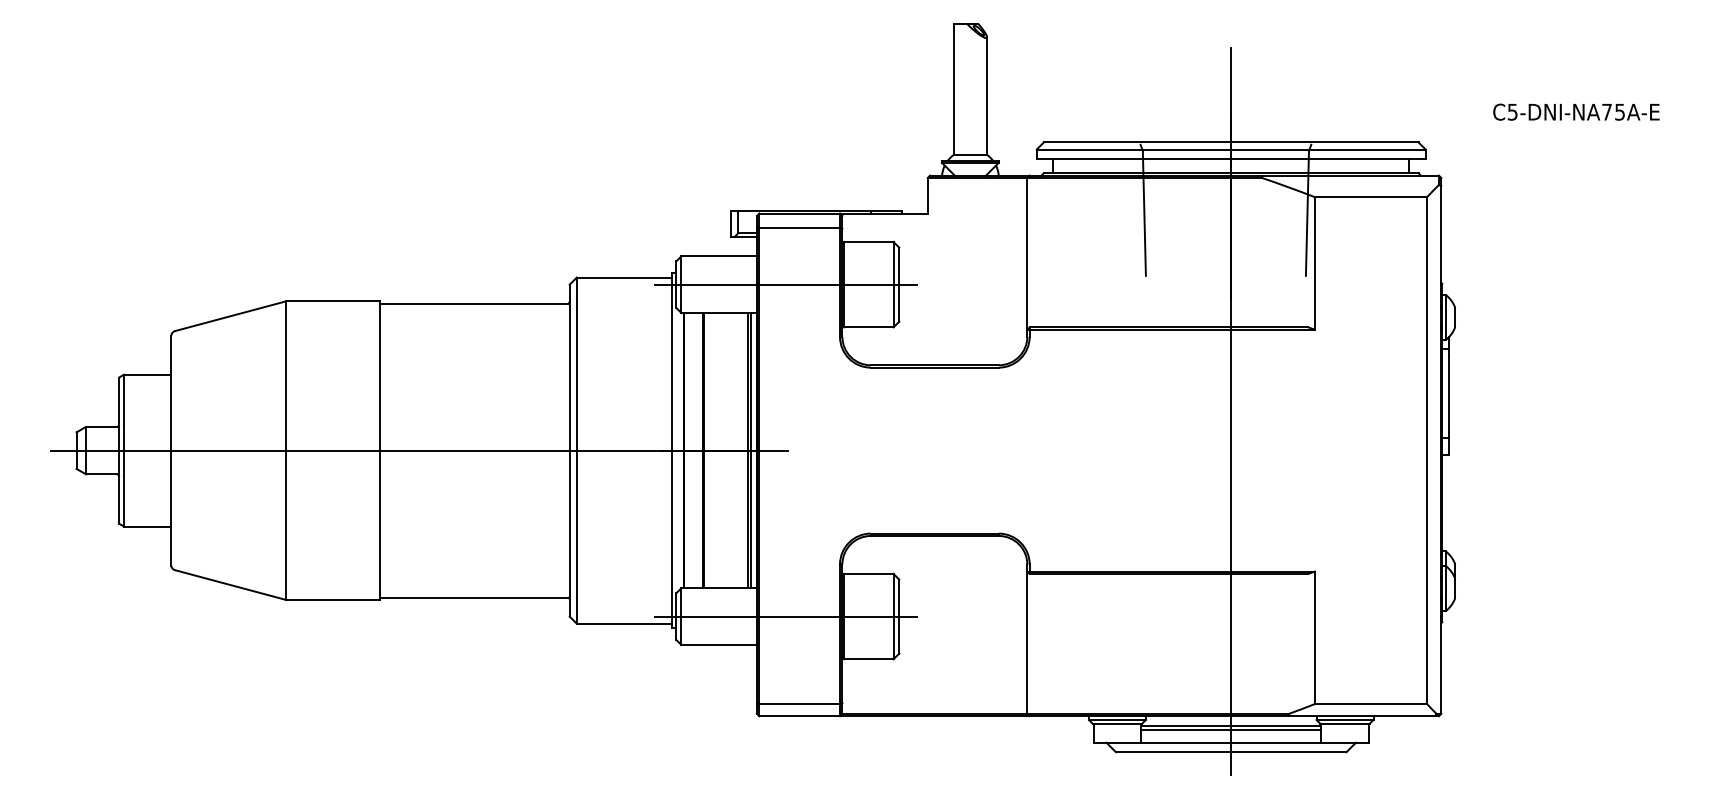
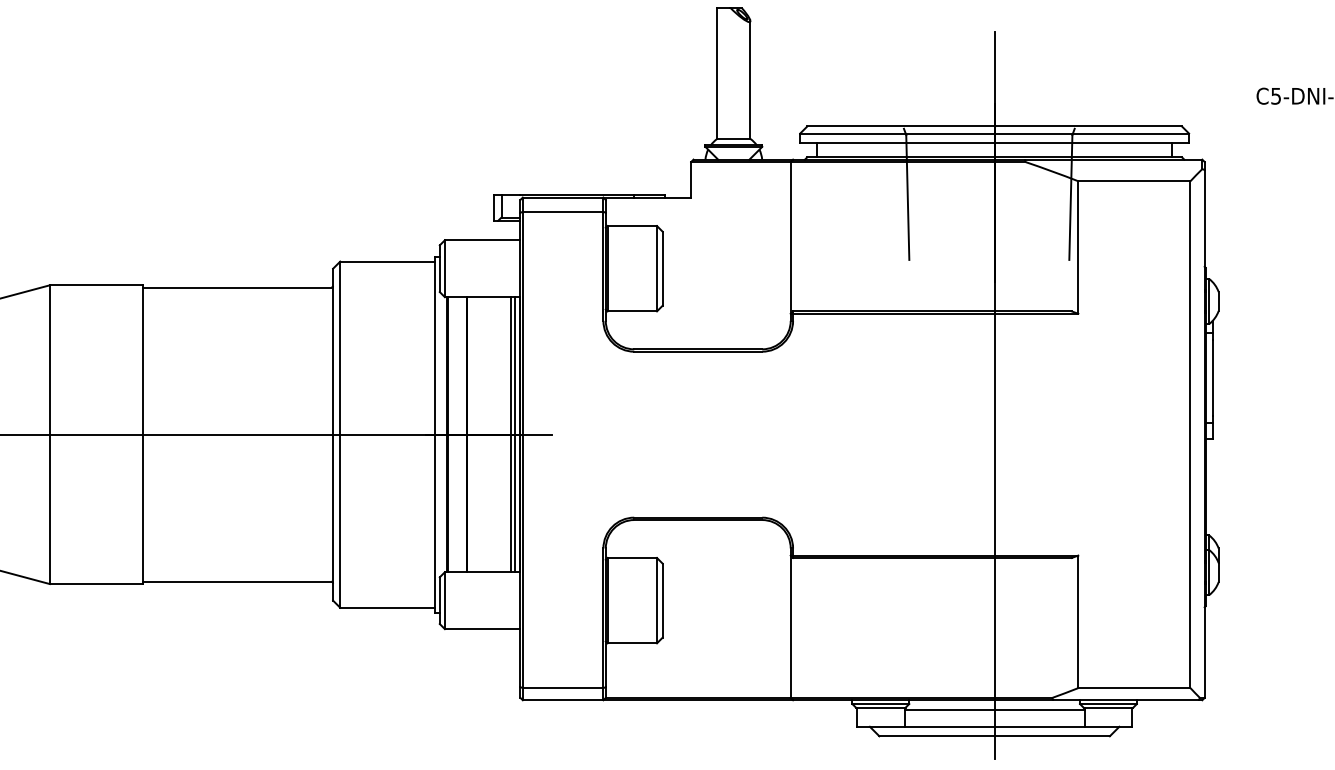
line: (785, 284) -> (548, 268), removed
line: (785, 616) -> (548, 600), removed
line: (1231, 730) -> (994, 714), removed

